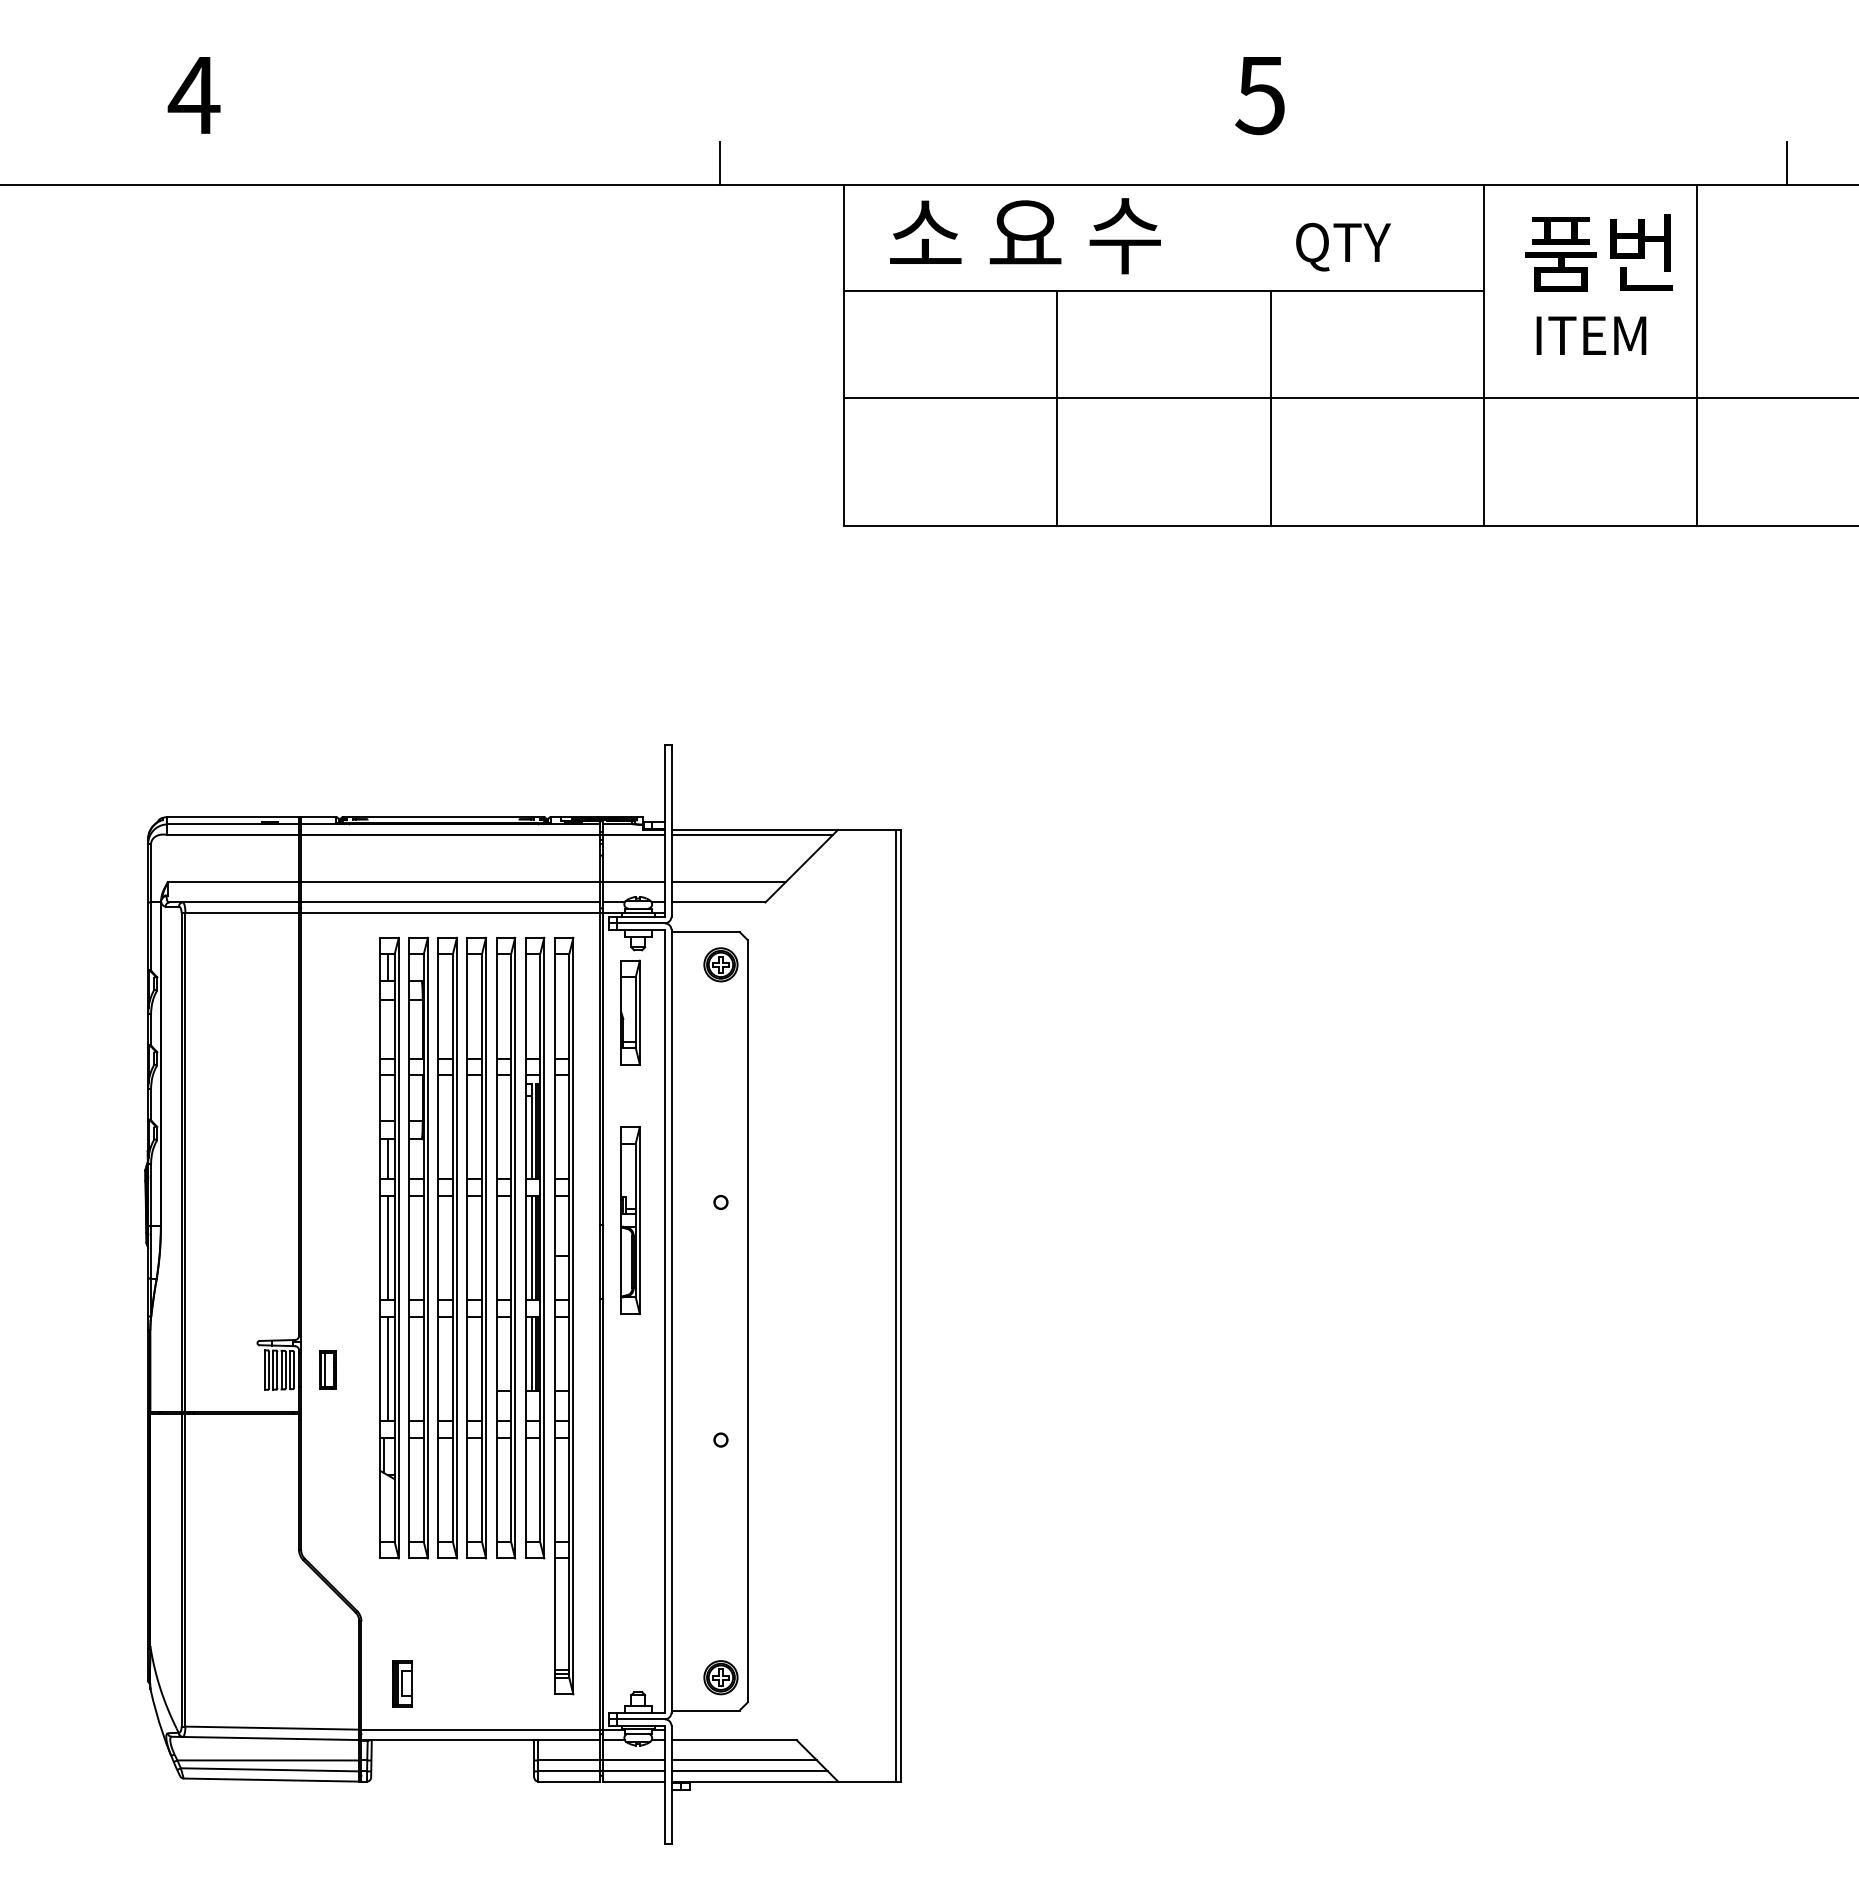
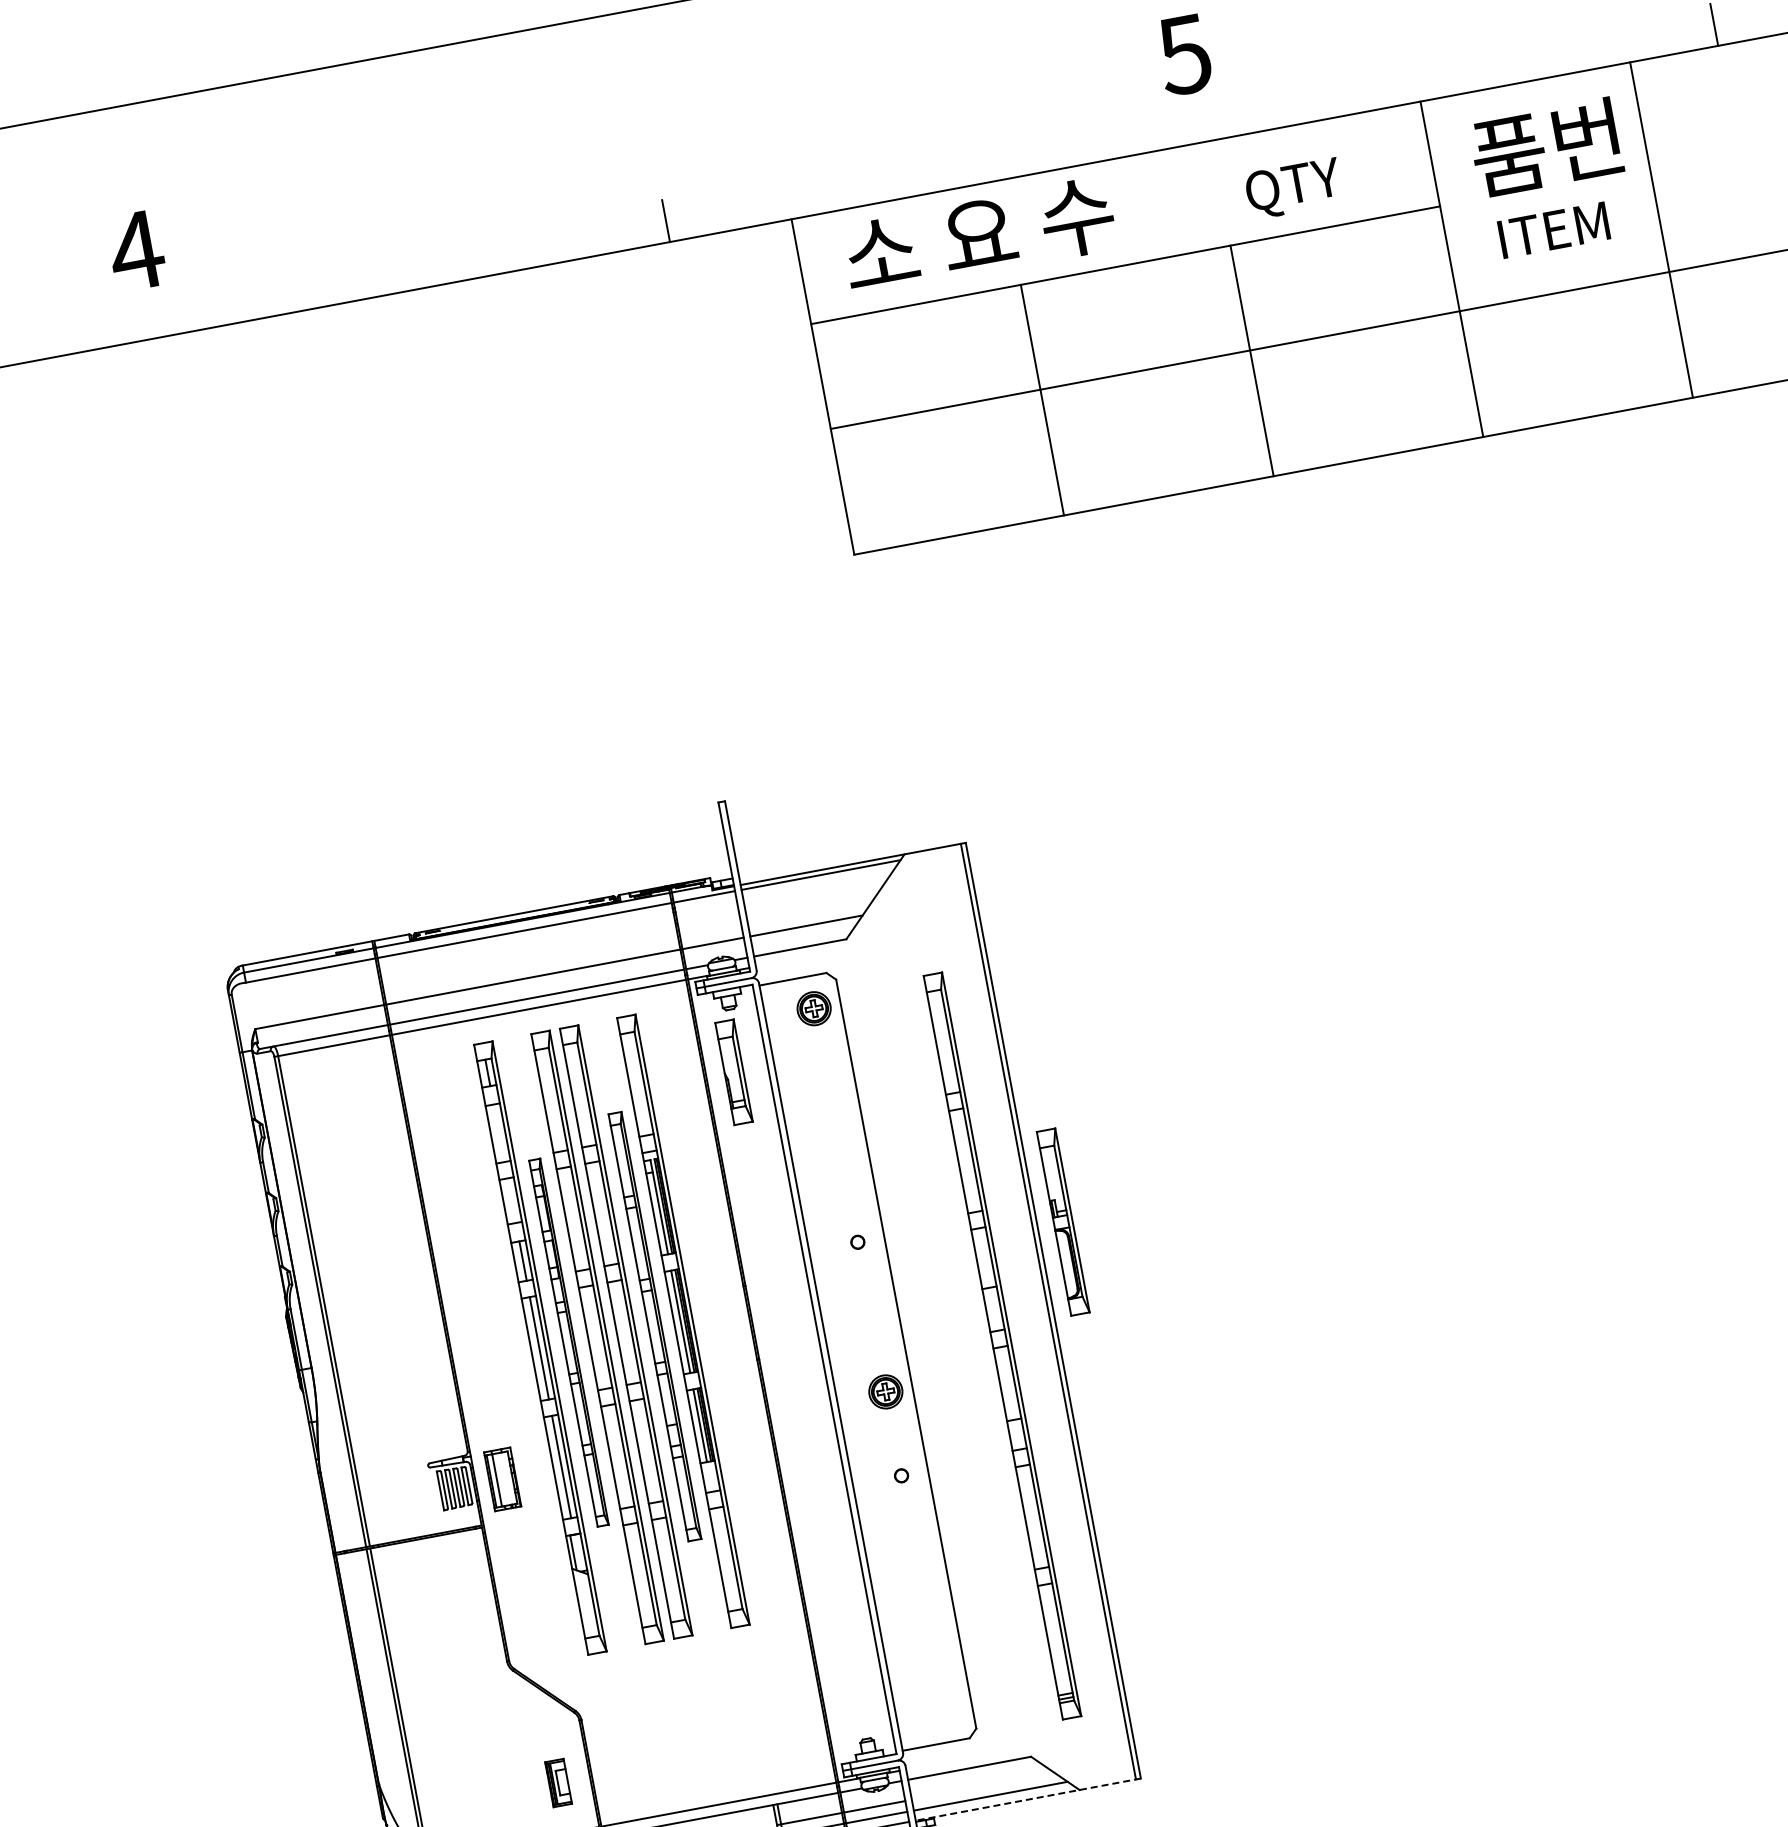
part: (630, 1220) -> (1063, 1222), moved
part: (418, 1247) -> (568, 1342), size x0.6
part: (506, 1247) -> (655, 1326), size x0.7
part: (564, 1315) -> (1002, 1345), moved
part: (327, 1369) -> (501, 1478), size x1.6
part: (720, 1677) -> (885, 1391), moved
part: (402, 1683) -> (558, 1782), moved
line: (744, 1760) -> (983, 1786), removed
line: (786, 1781) -> (1028, 1799), solid -> dashed

